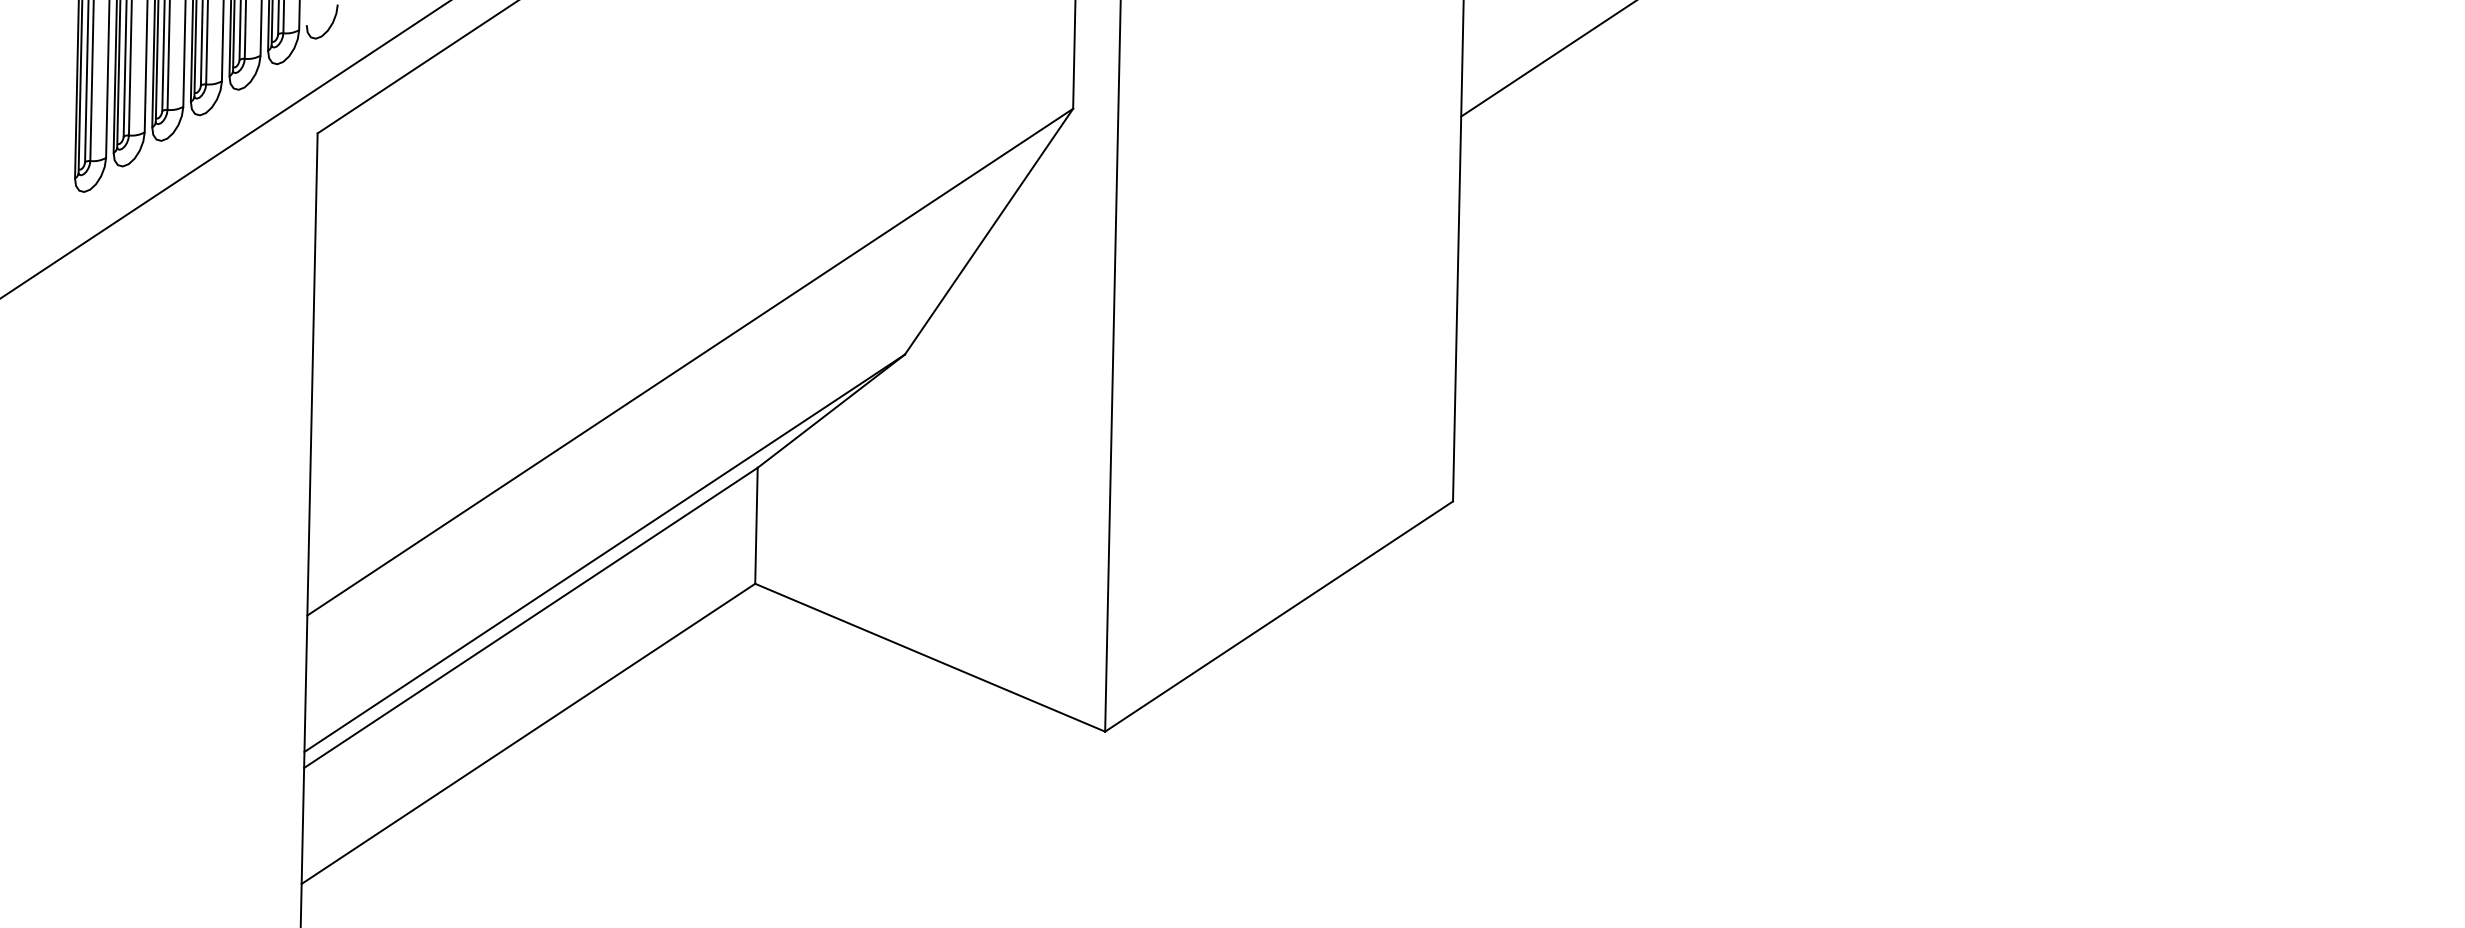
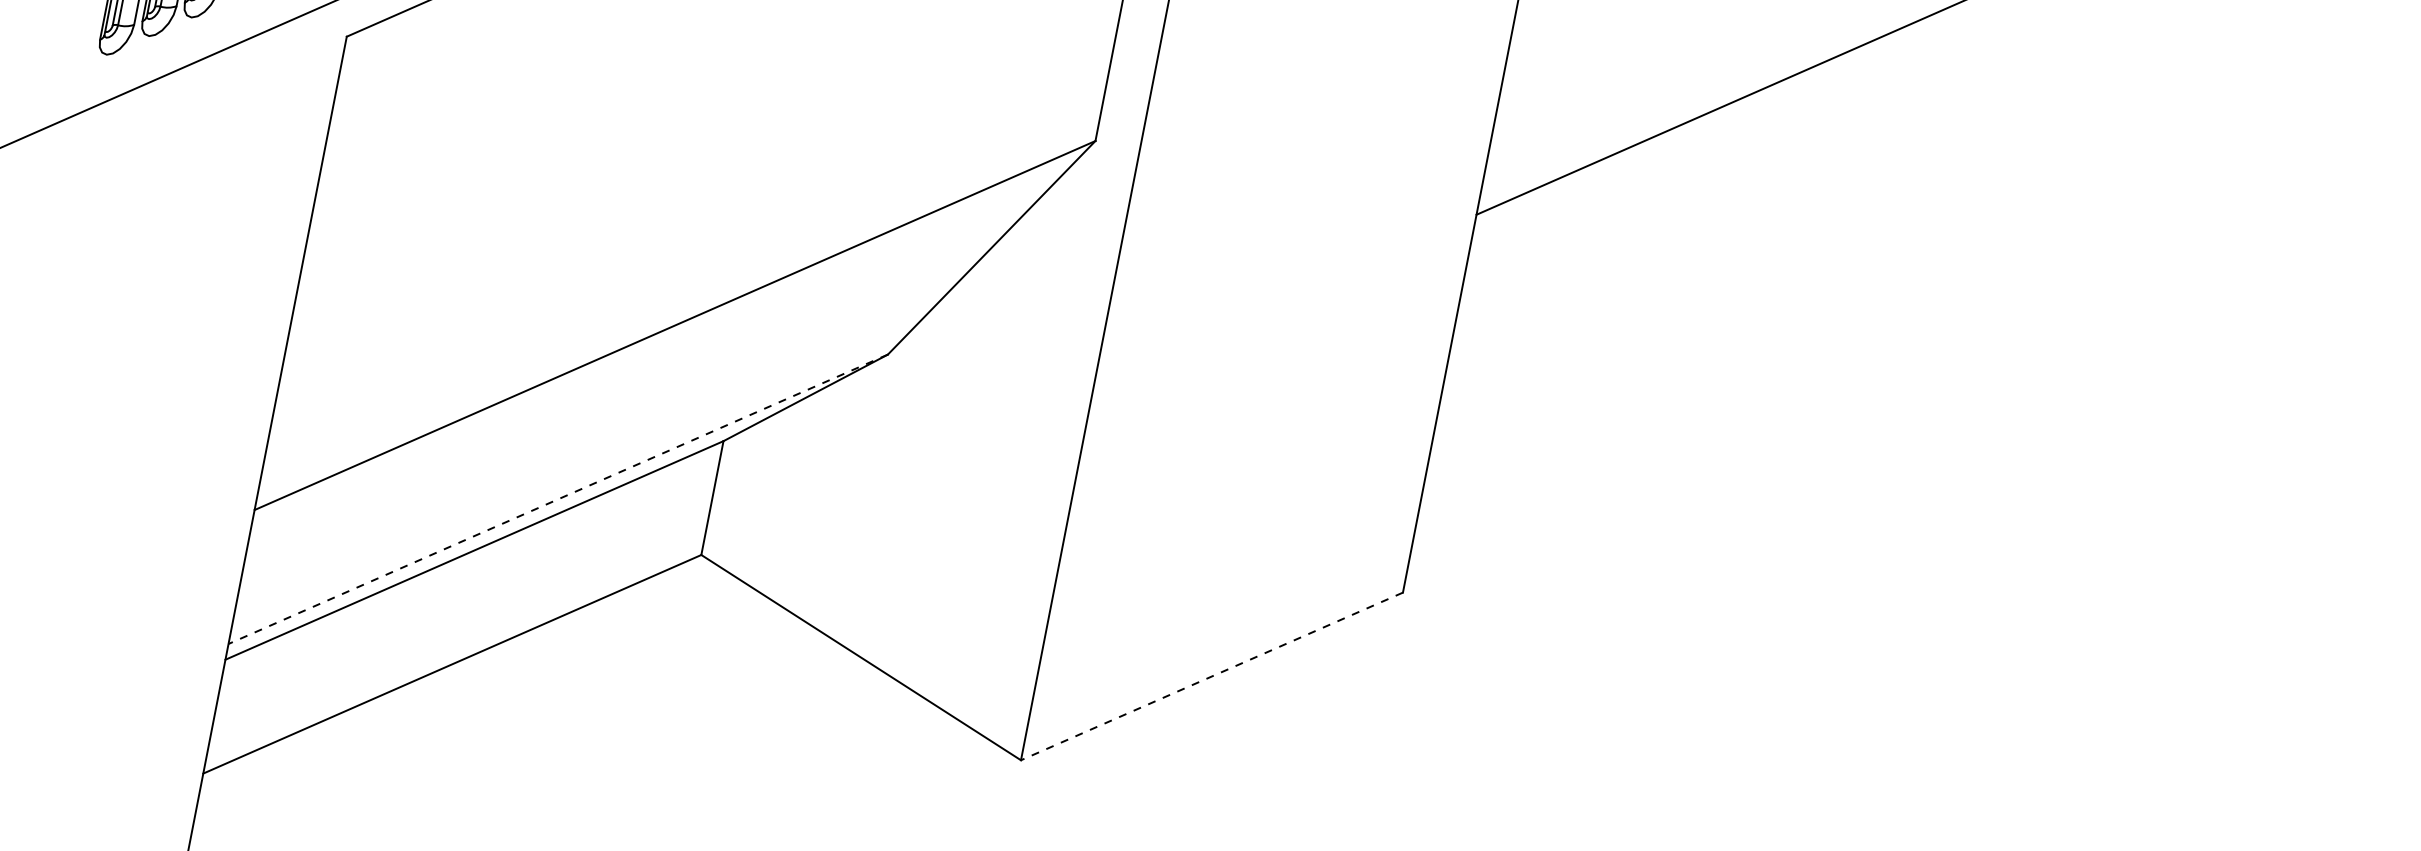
line: (604, 553) -> (557, 499), solid -> dashed
line: (1279, 616) -> (1212, 676), solid -> dashed

